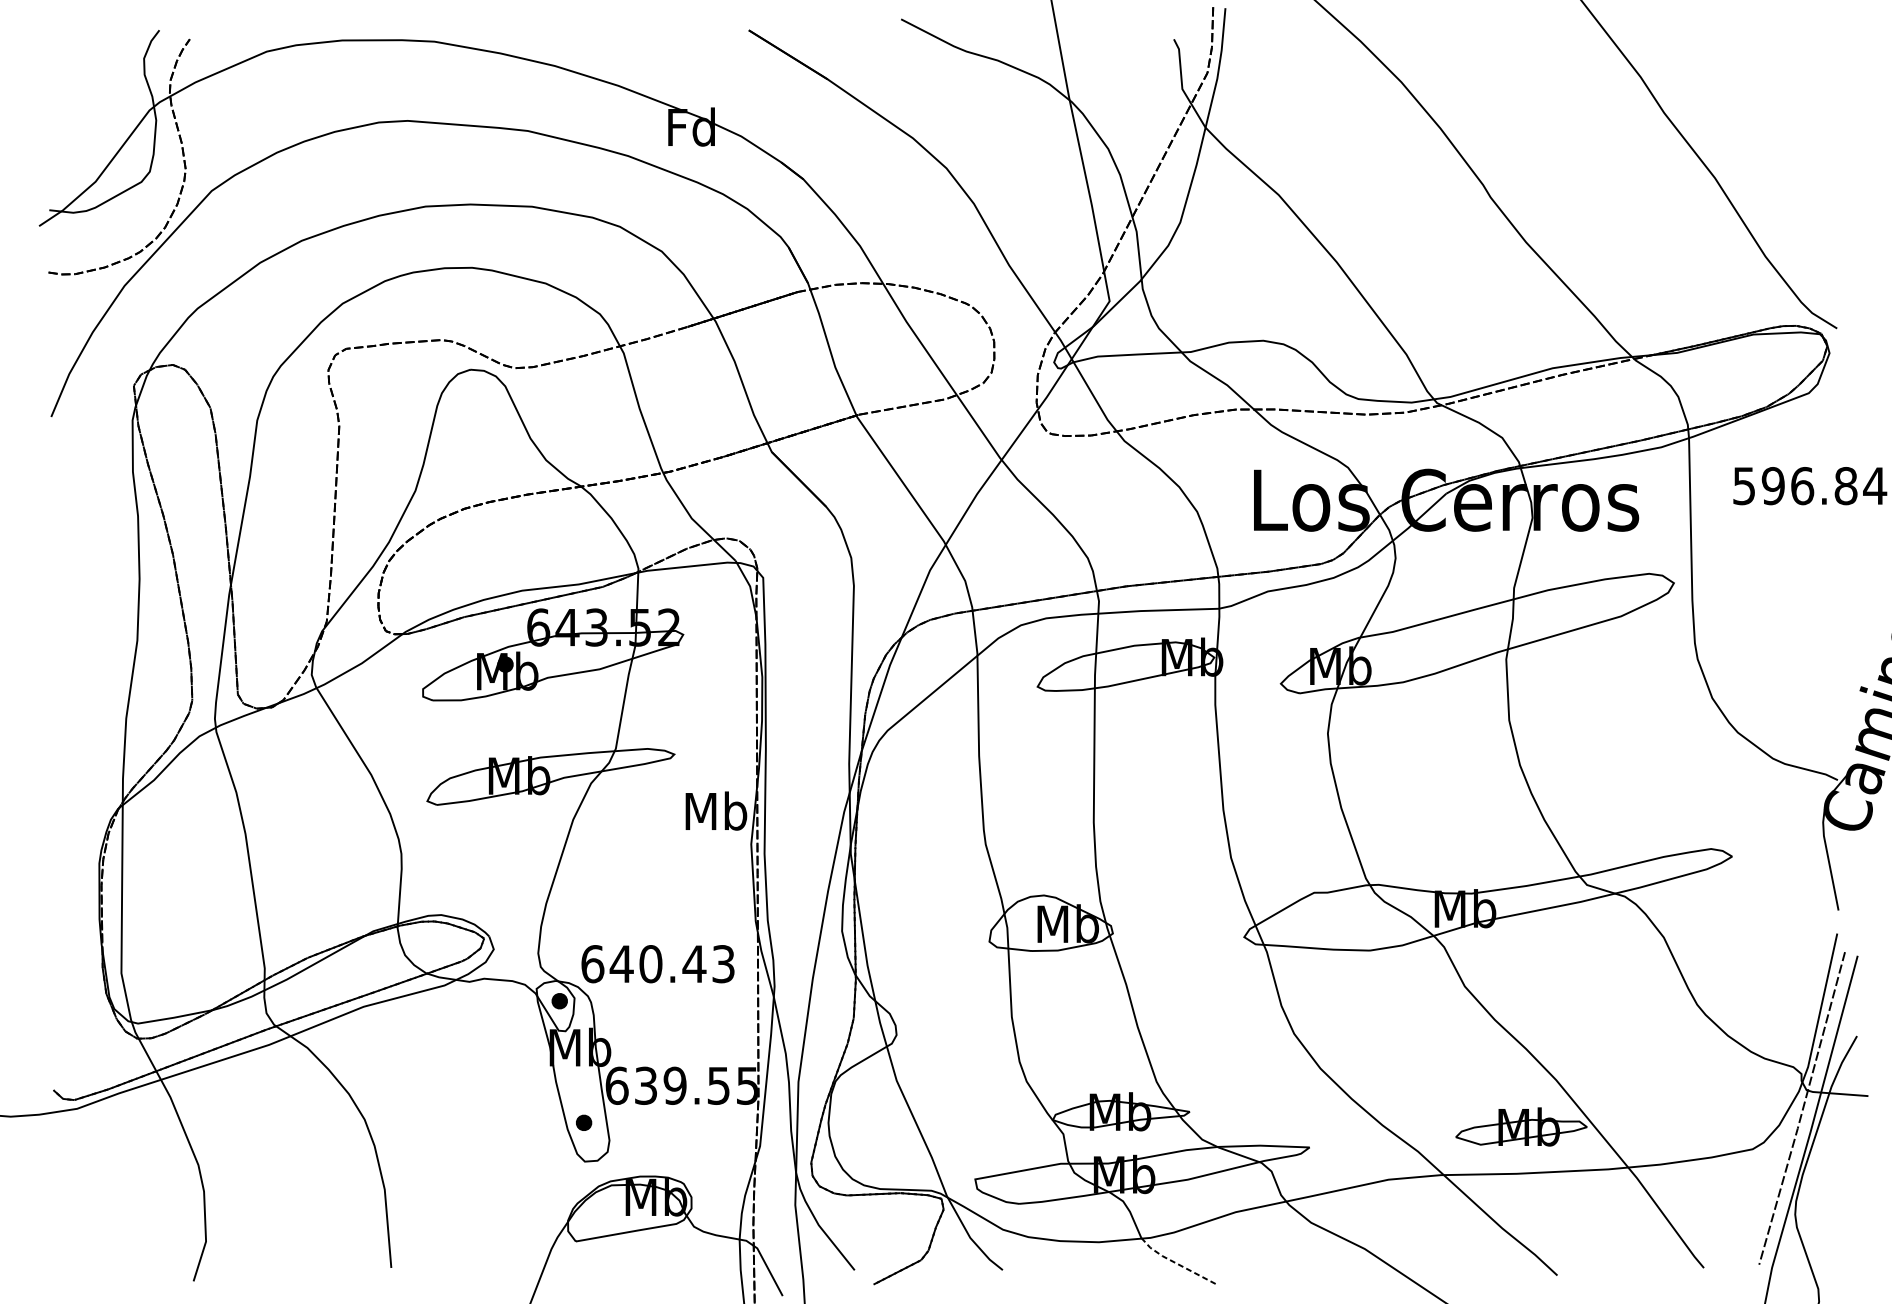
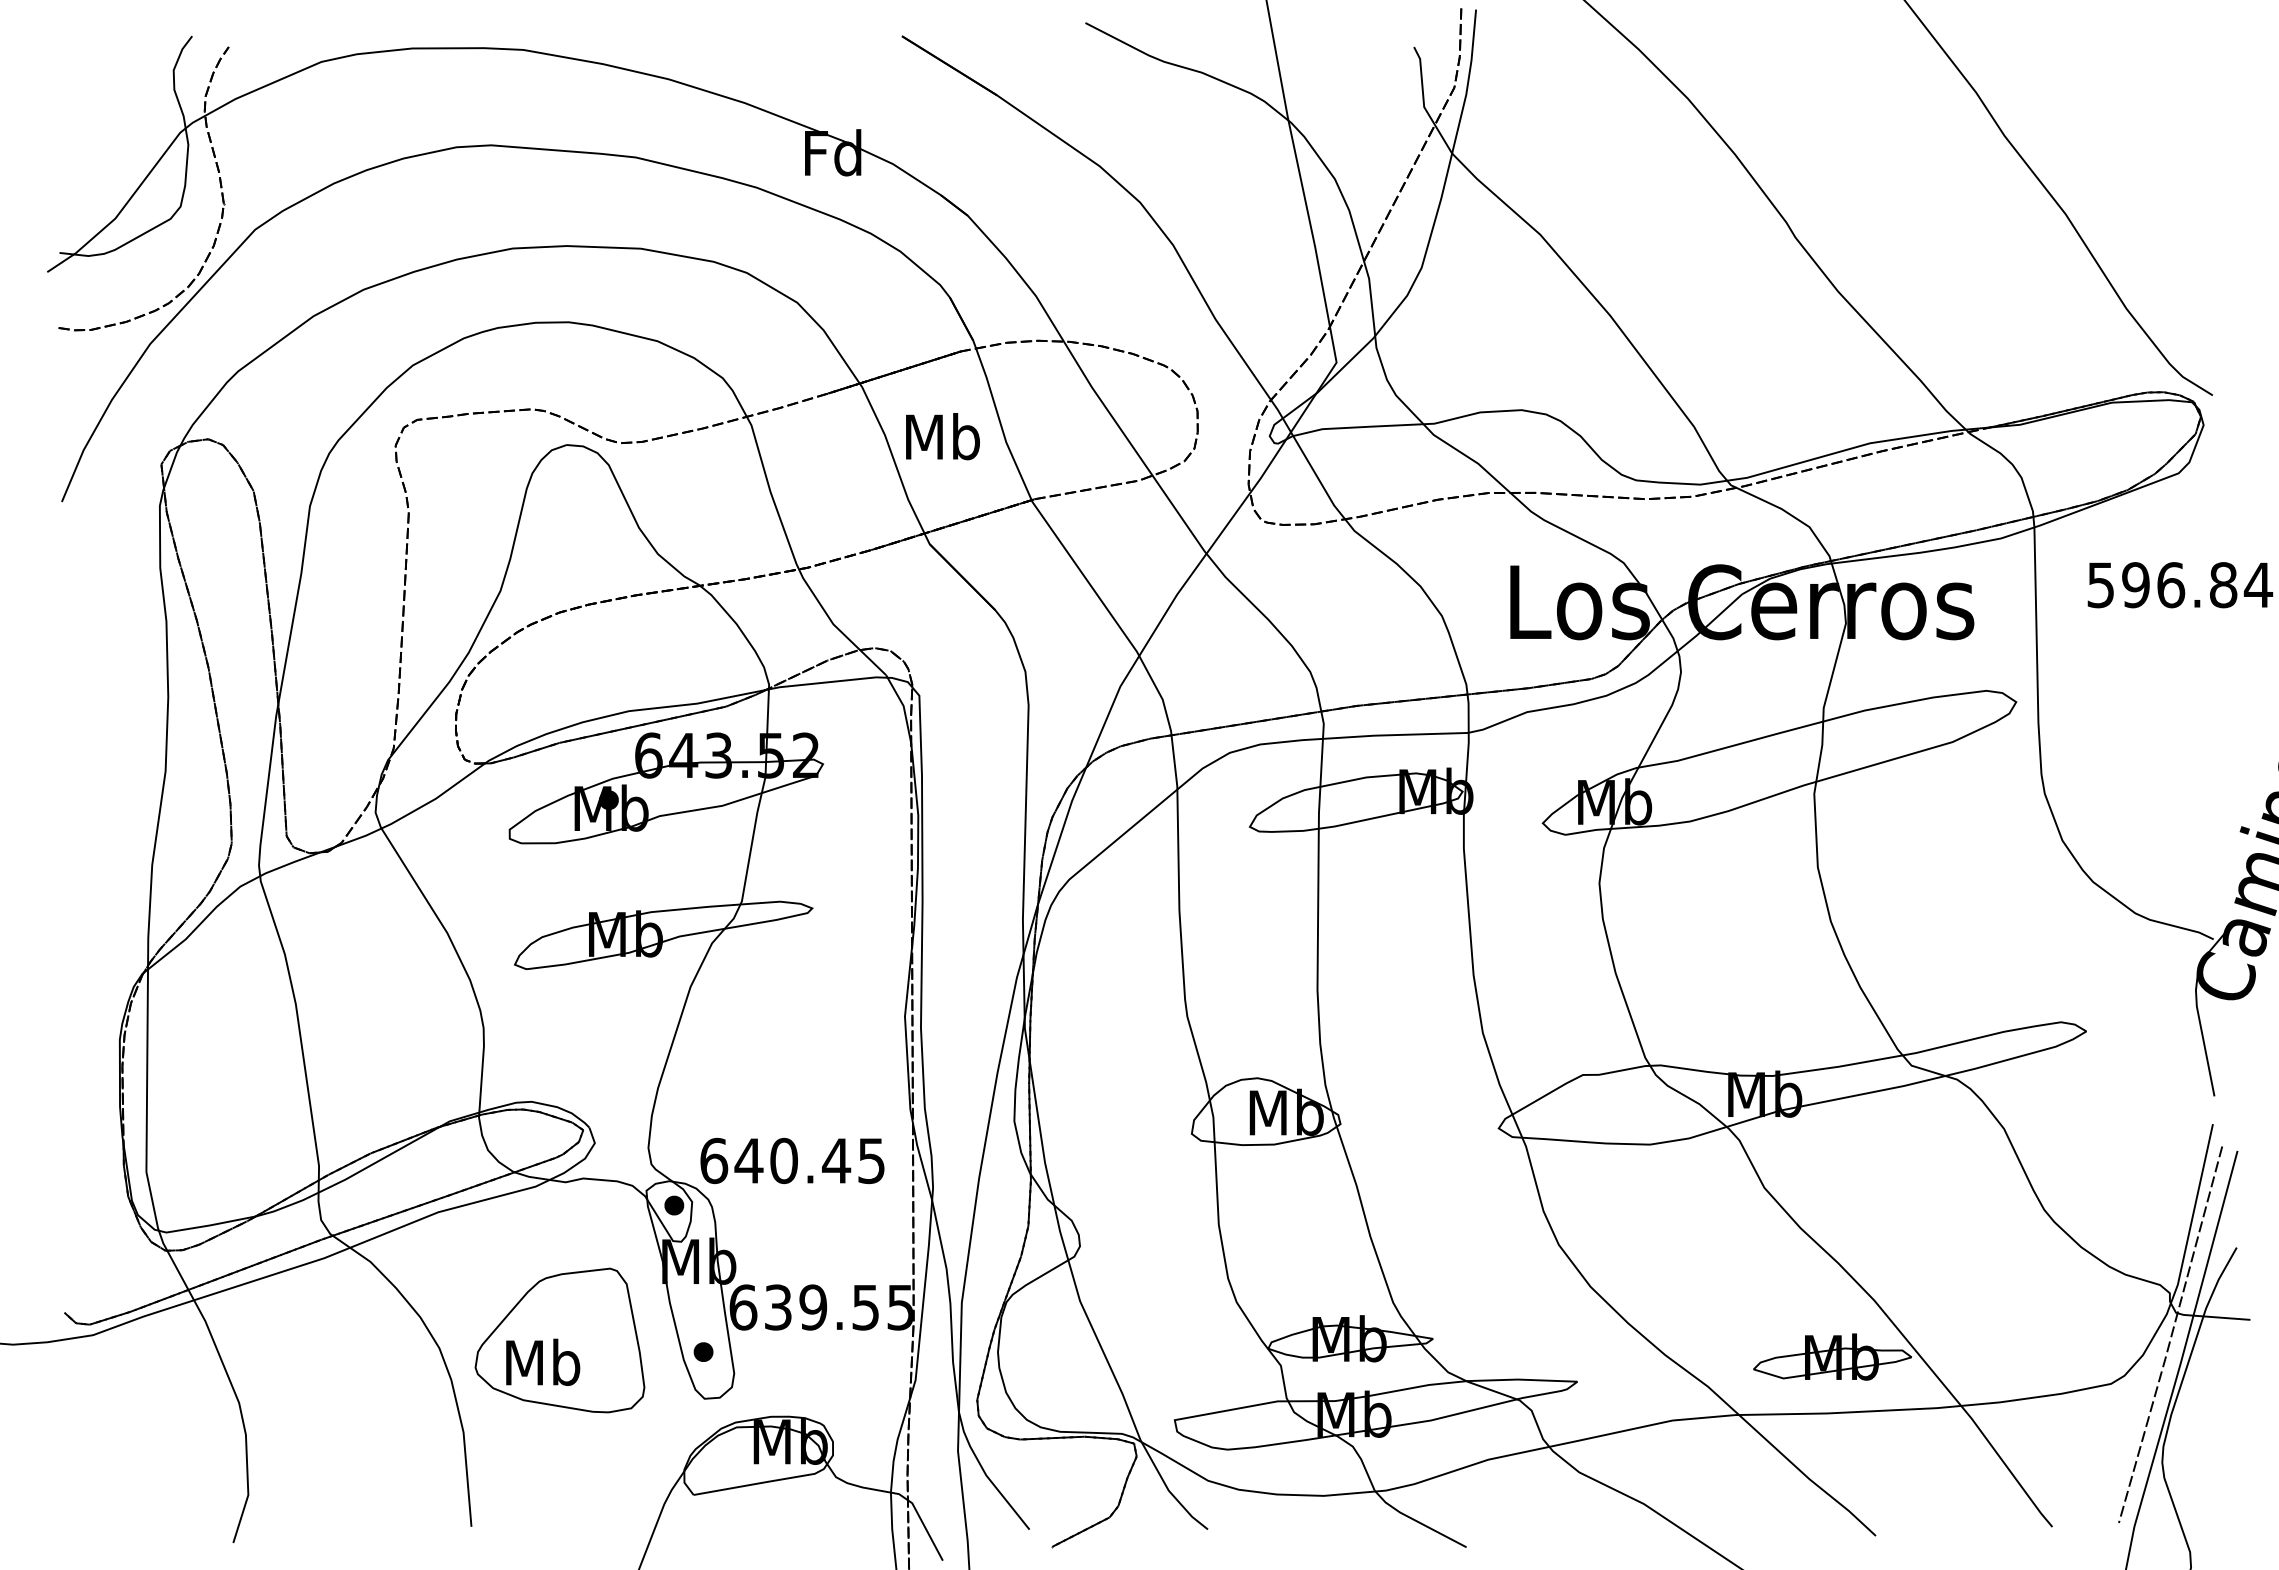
text: (716, 811) -> (942, 436), moved
text: (723, 963) -> (871, 1160), 640.43 -> 640.45
part: (464, 1113) -> (559, 1340), added
line: (1176, 1263) -> (1417, 1521), dashed -> solid

